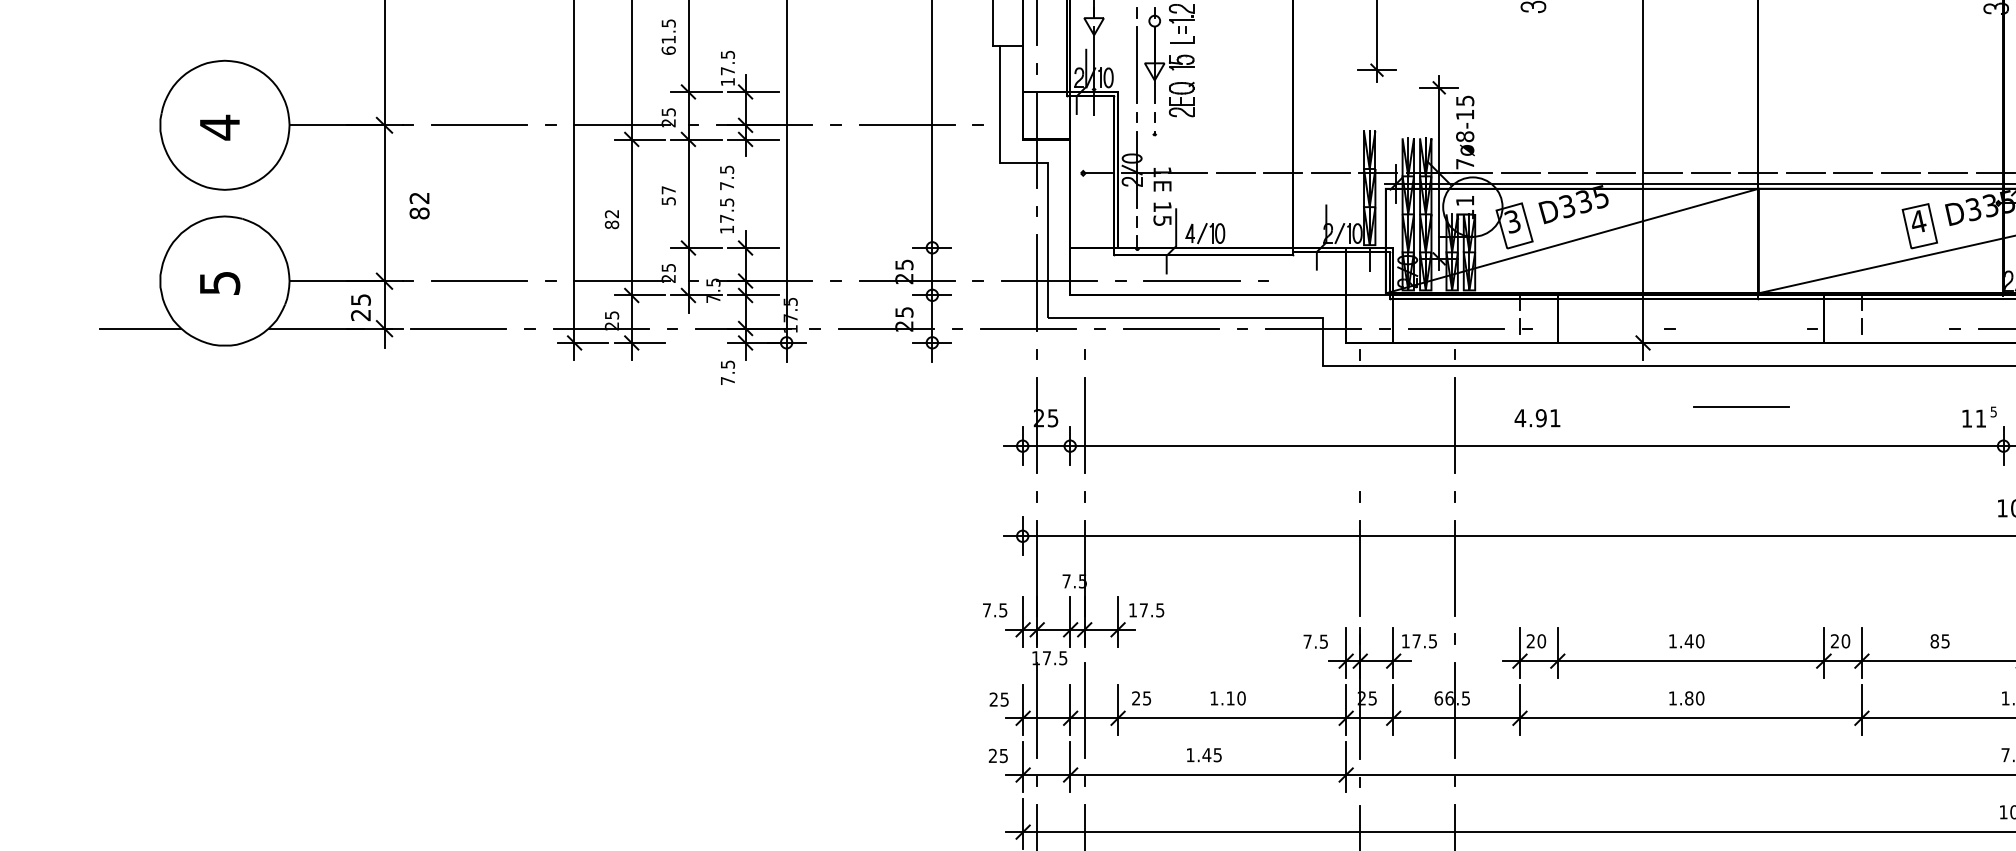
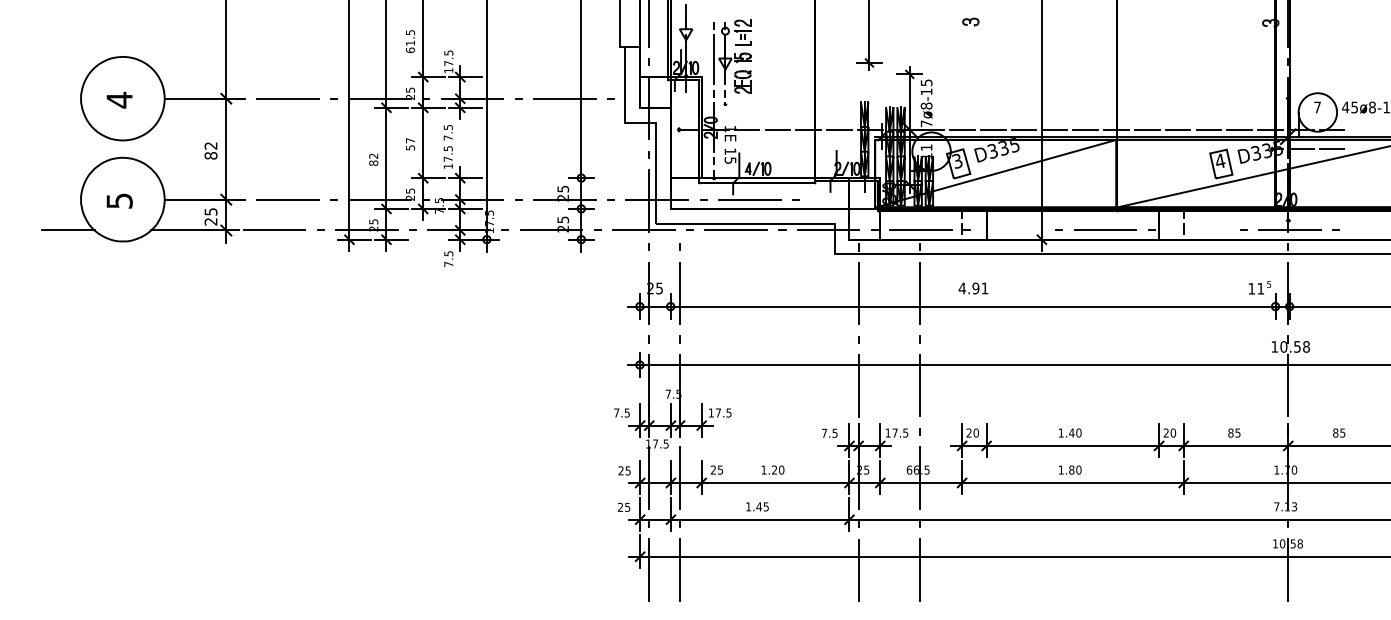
text: (418, 205) -> (210, 150), moved
line: (1741, 405) -> (1105, 229), moved
line: (1360, 425) -> (858, 293), added
text: (1230, 697) -> (774, 469), 1.10 -> 1.20

